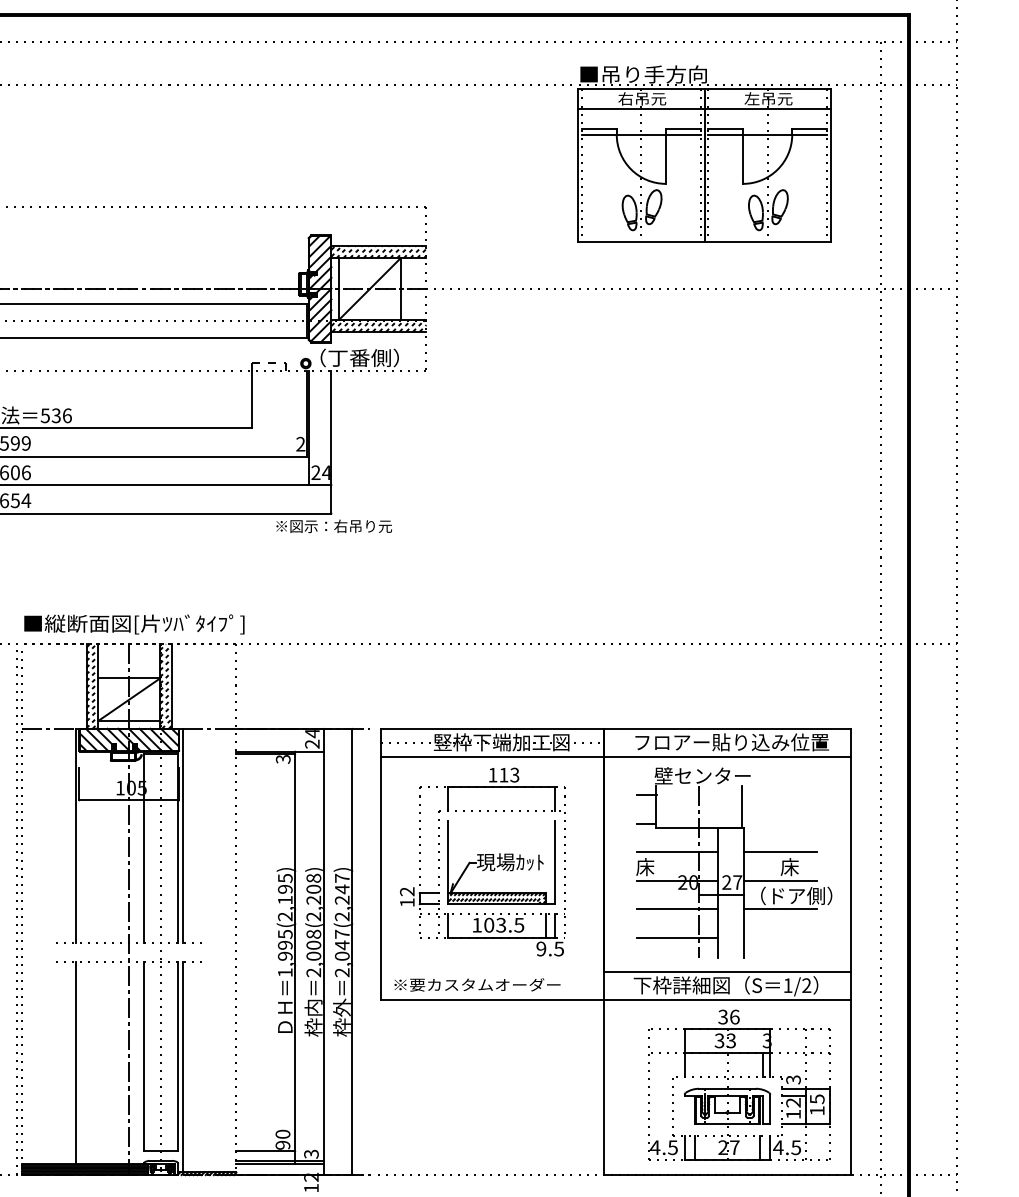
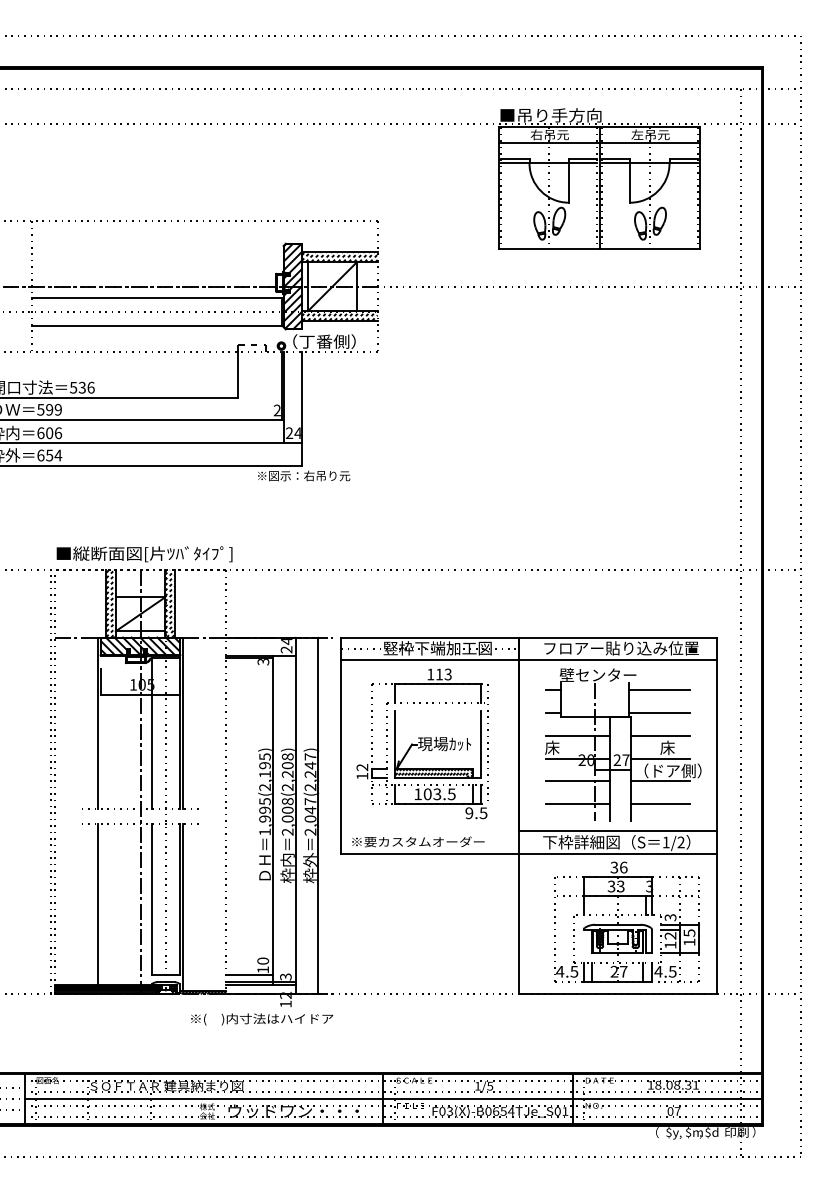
line: (779, 795) -> (659, 690), added
line: (779, 824) -> (659, 713), added
line: (779, 938) -> (659, 804), added
text: (283, 1144) -> (263, 969), 90 -> 10

